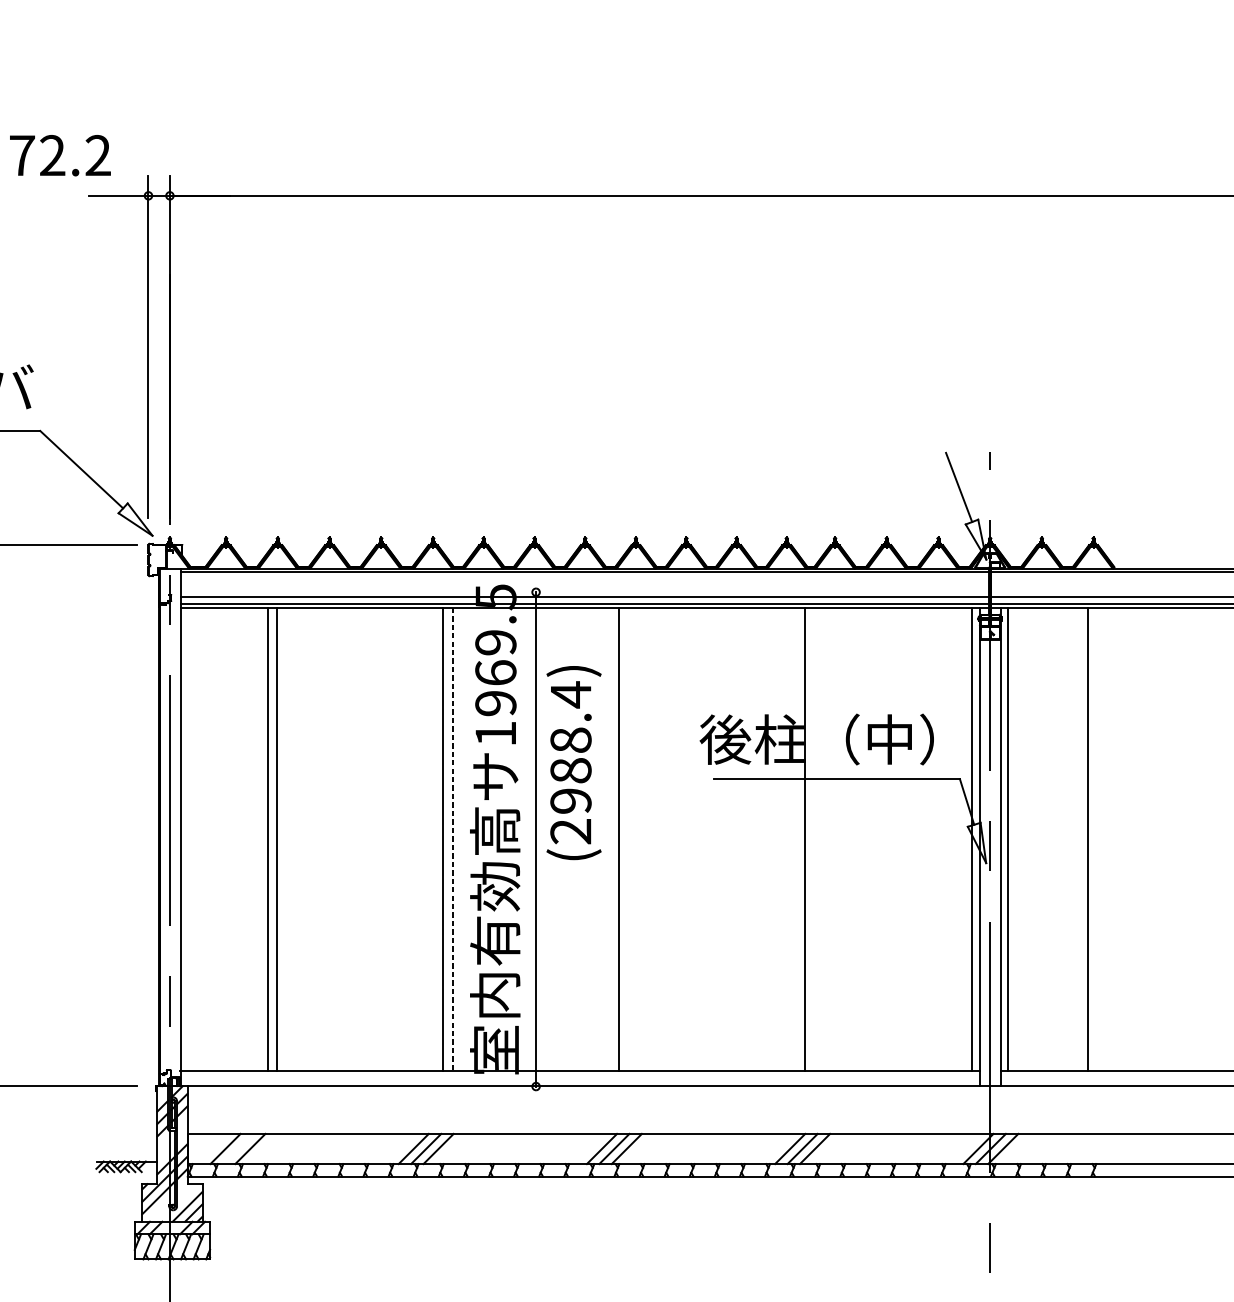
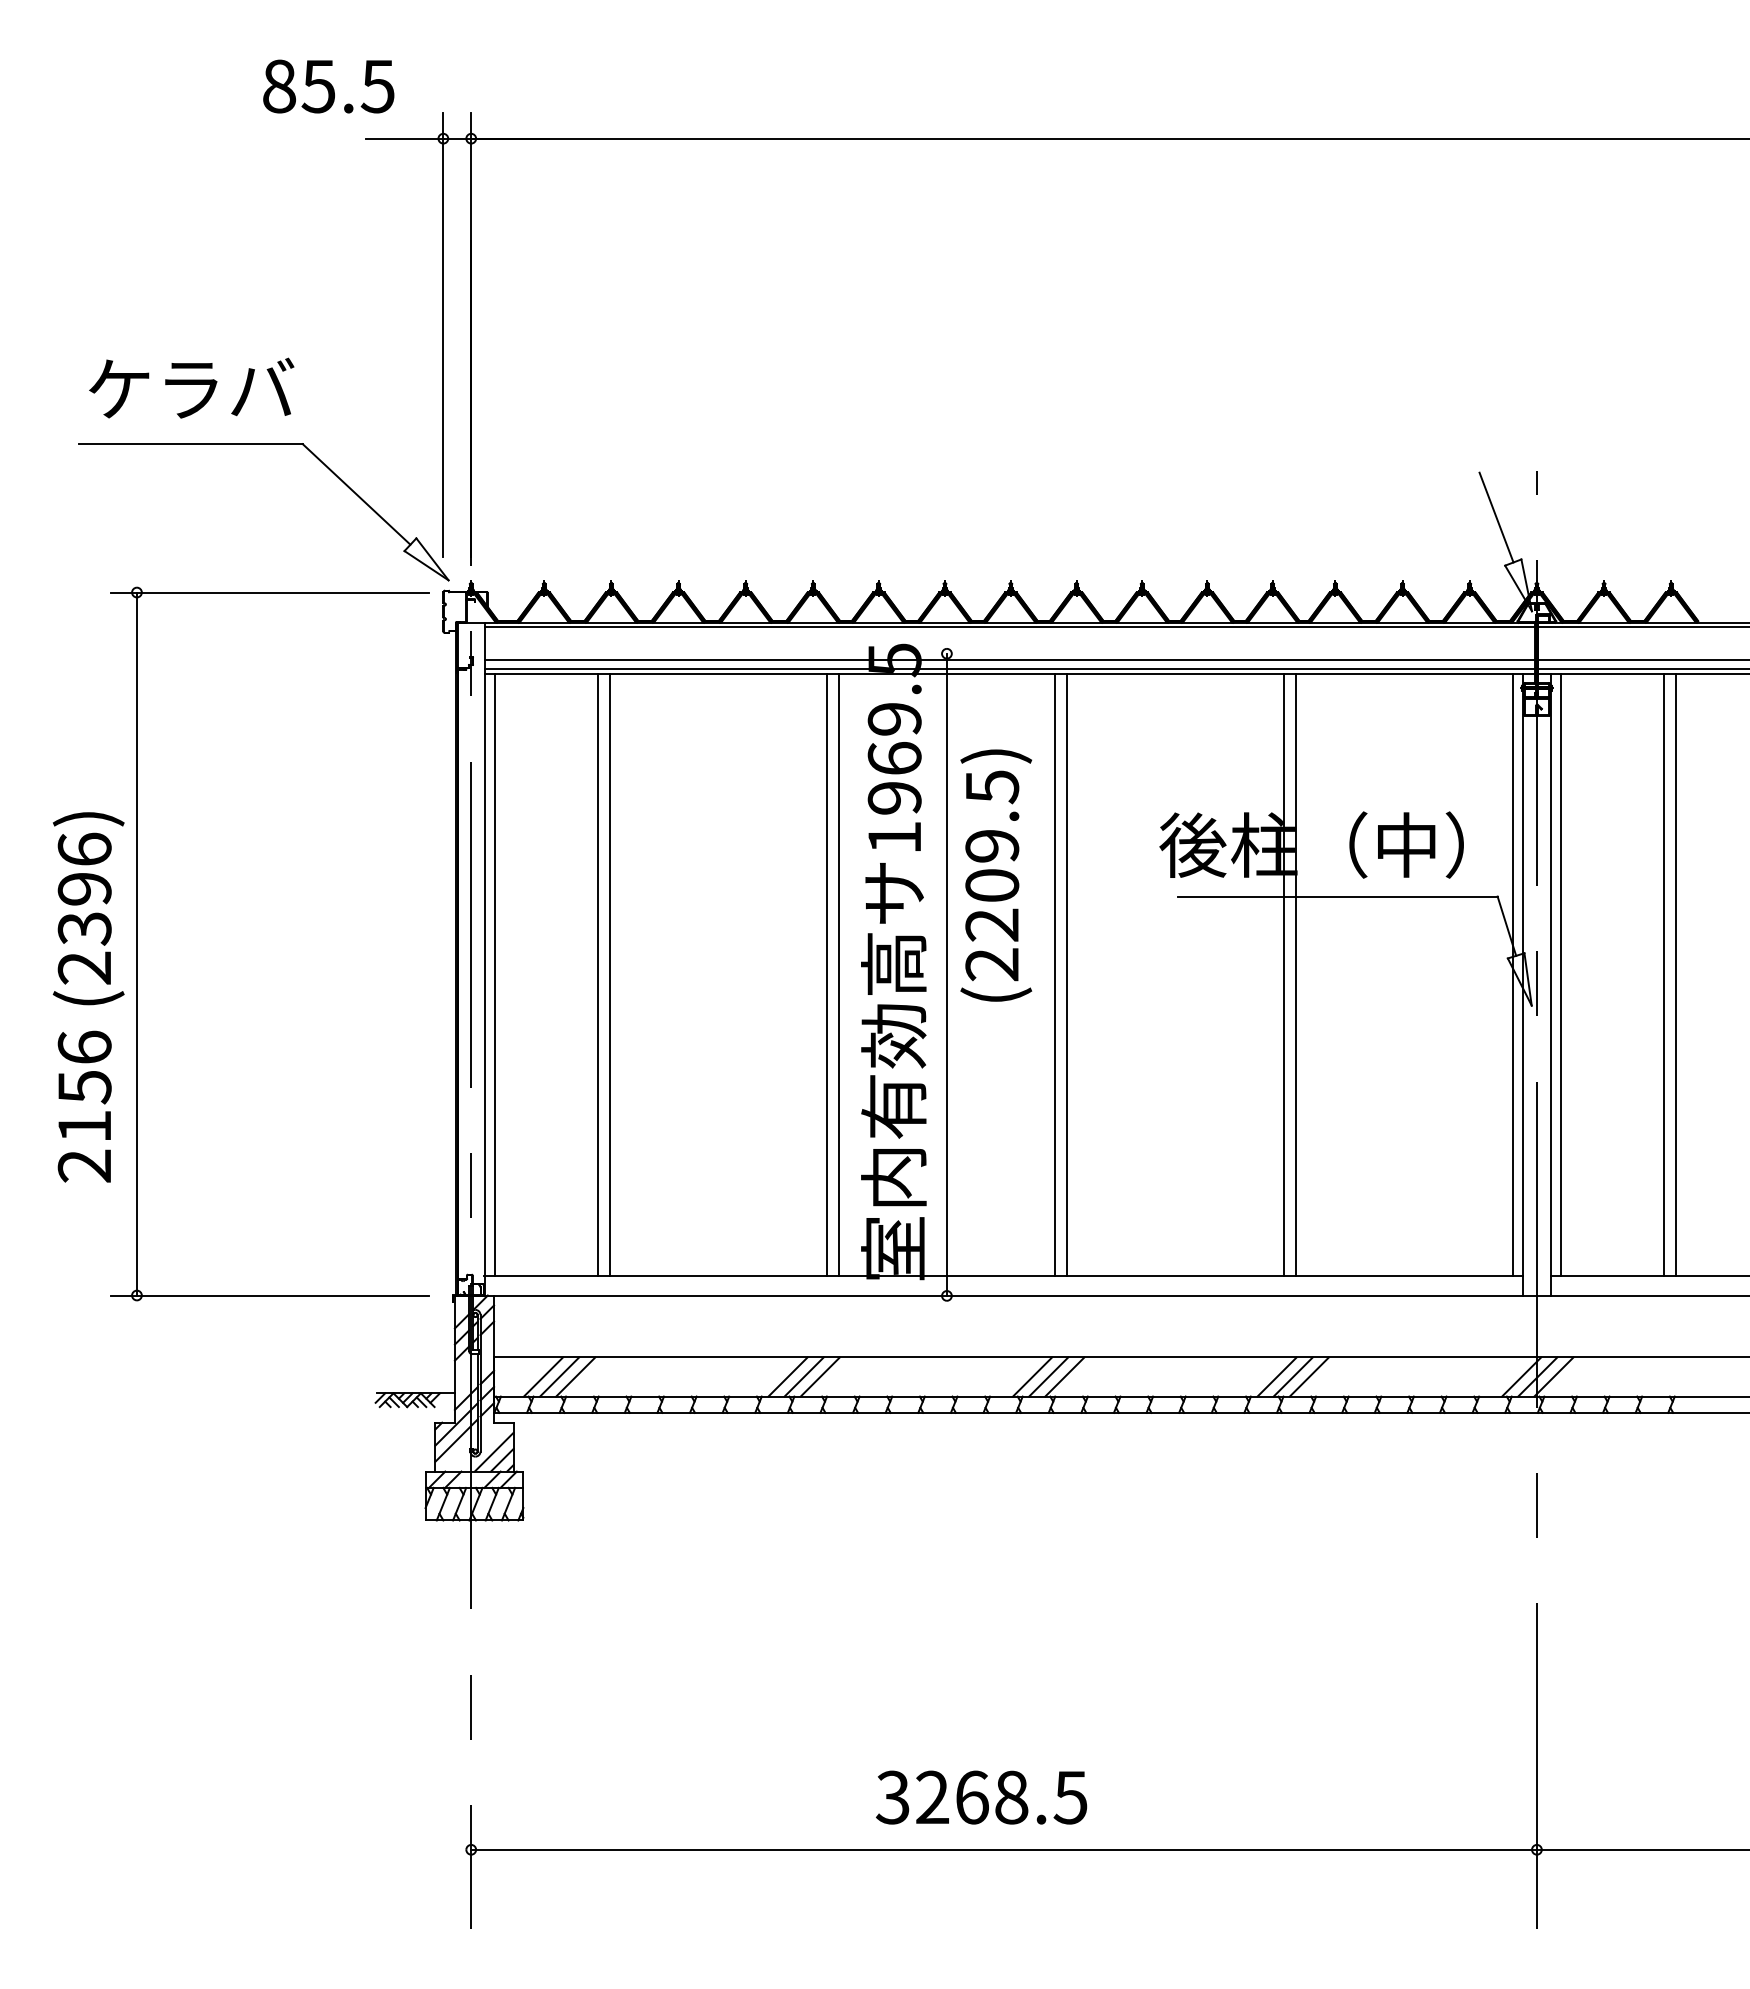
text: (60, 155) -> (328, 86), 72.2 -> 85.5
text: (571, 747) -> (992, 855), (2988.4) -> (2209.5)
line: (187, 839) -> (494, 974), added
line: (452, 839) -> (838, 975), dashed -> solid
line: (628, 839) -> (1067, 974), added
line: (795, 839) -> (1283, 974), added
line: (1096, 839) -> (1675, 974), added
line: (237, 1148) -> (559, 1376), added

